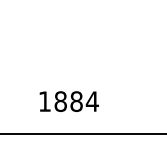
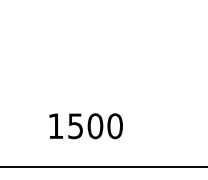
text: (76, 101) -> (95, 126), 1884 -> 1500

